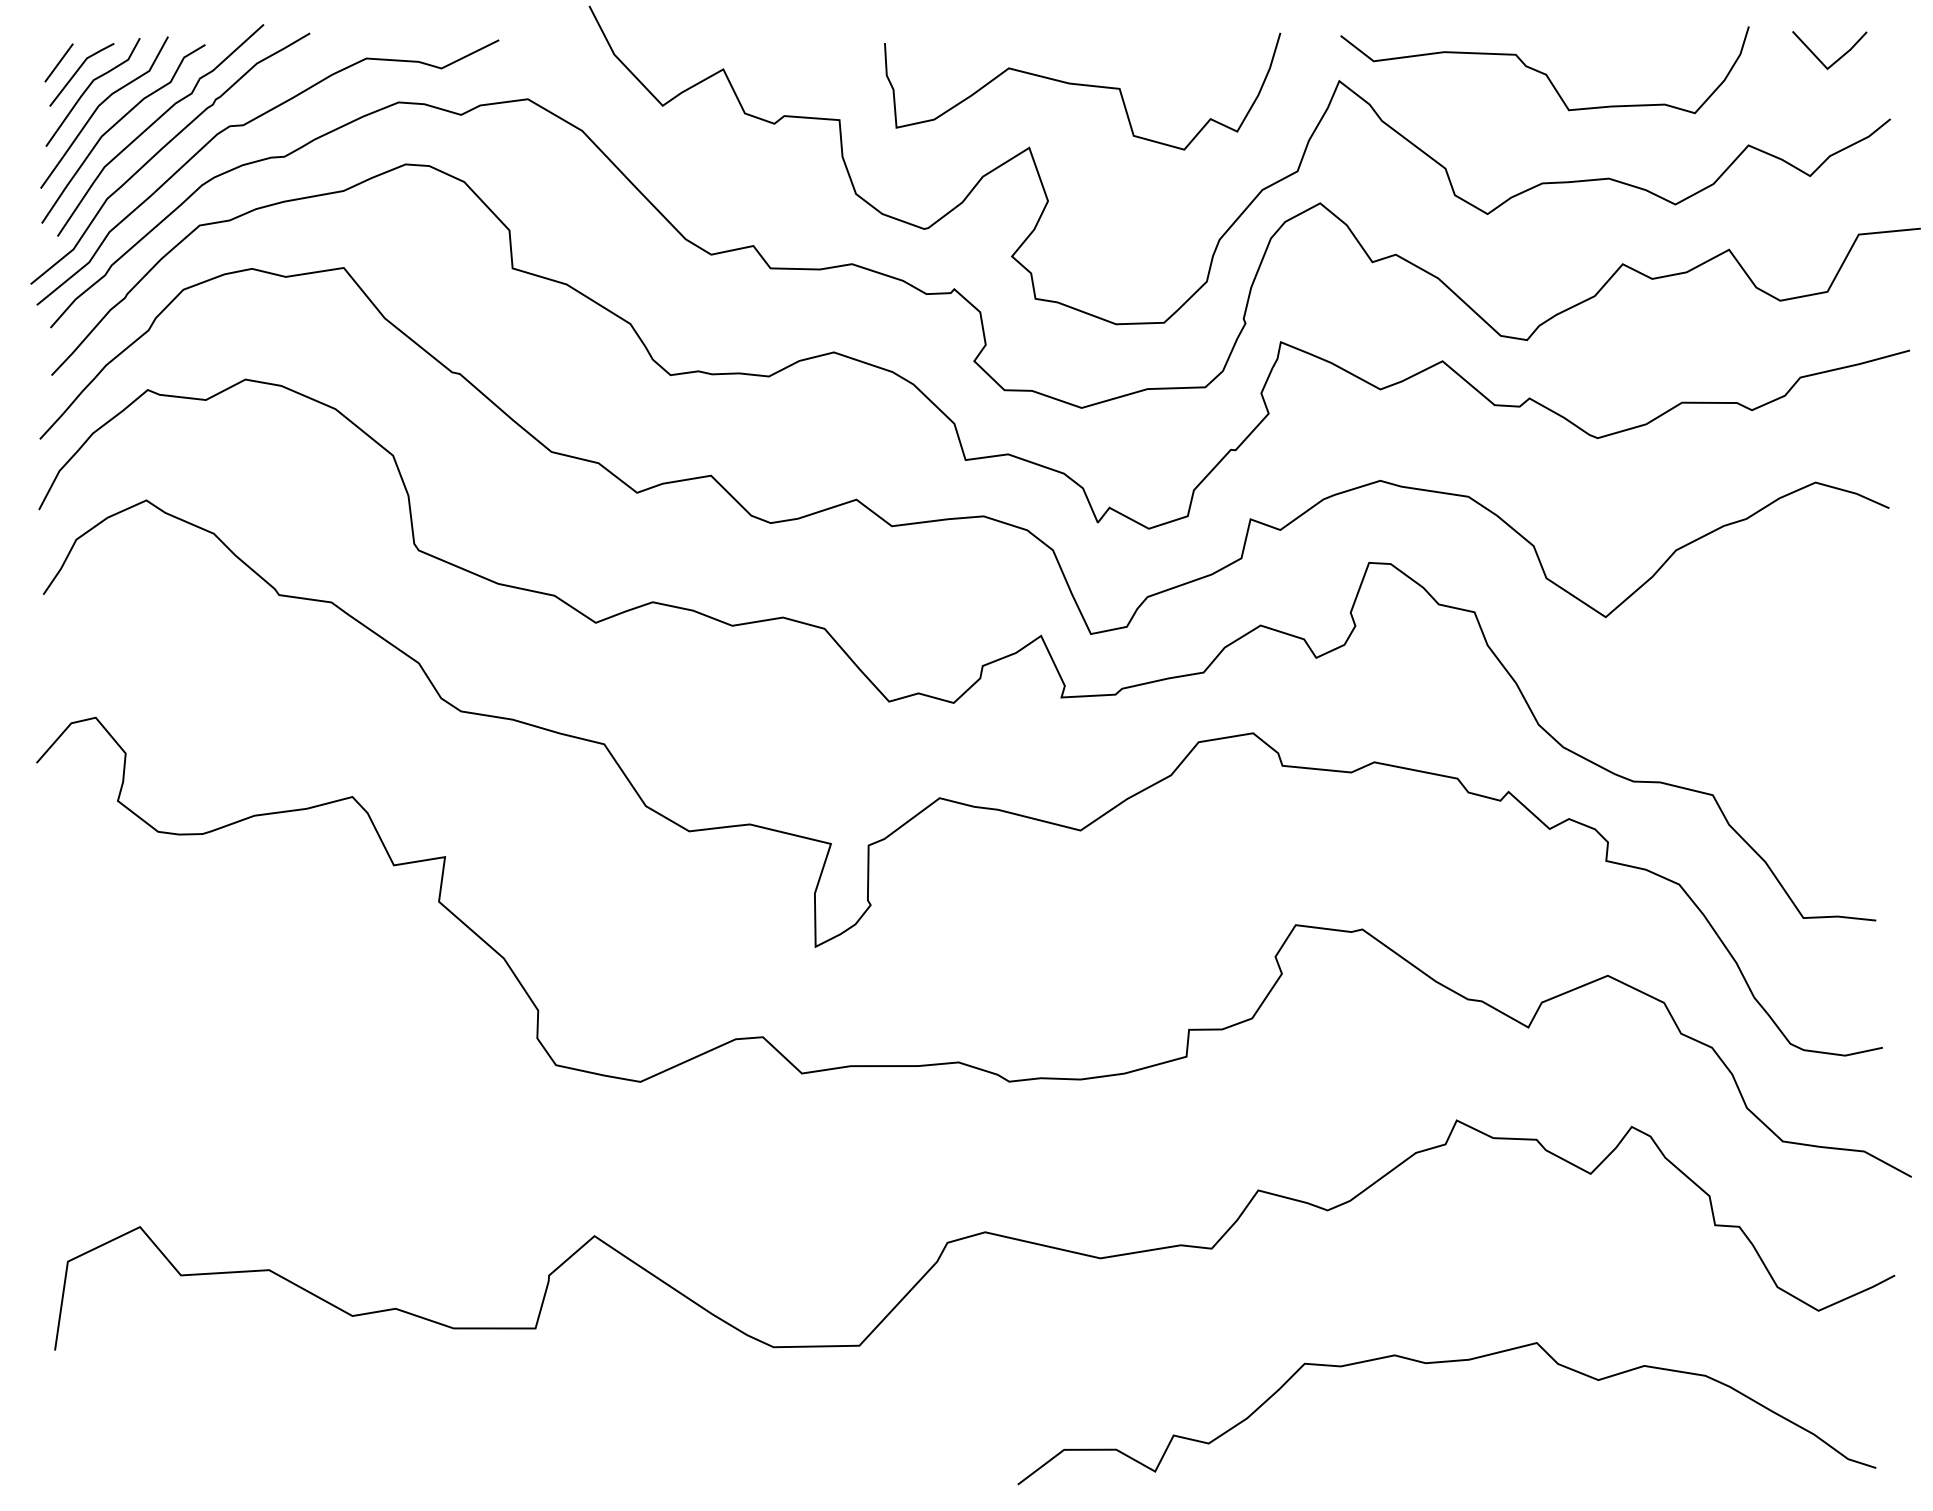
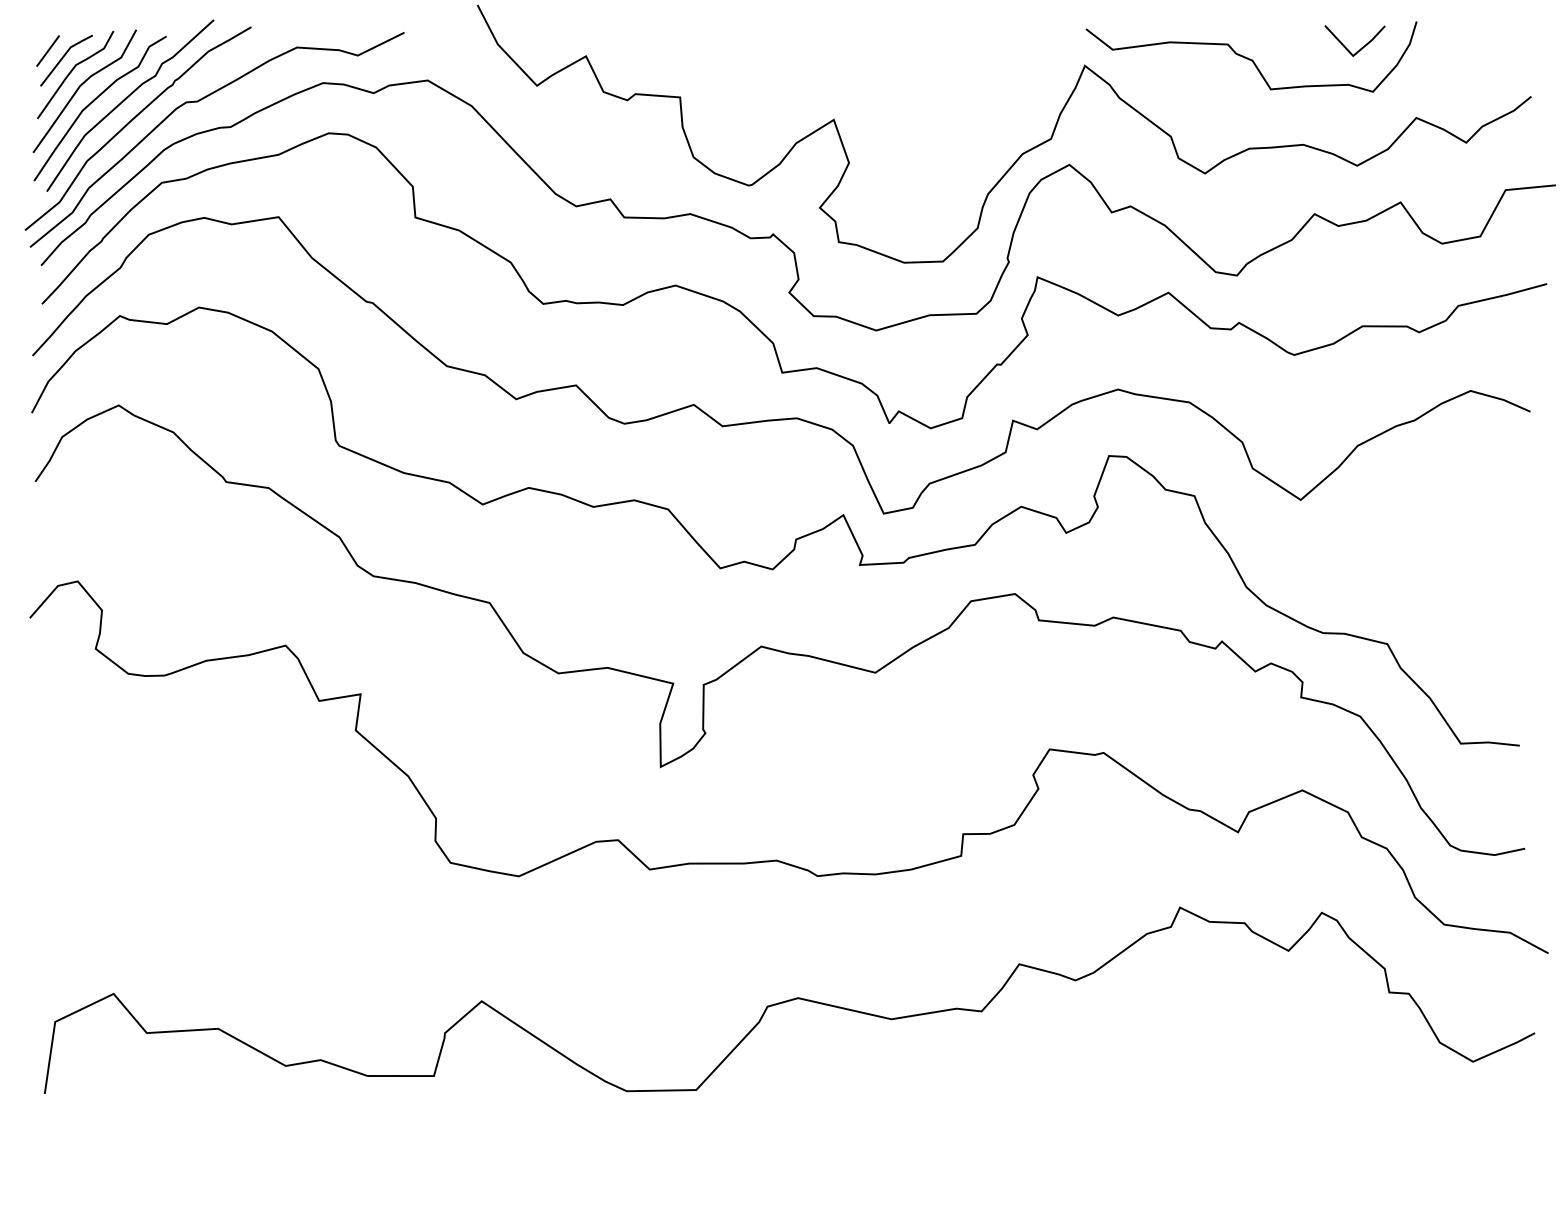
line: (1838, 58) -> (1362, 47), moved
curve: (1085, 86) -> (879, 70), removed
curve: (1438, 1363) -> (1165, 1104), removed

